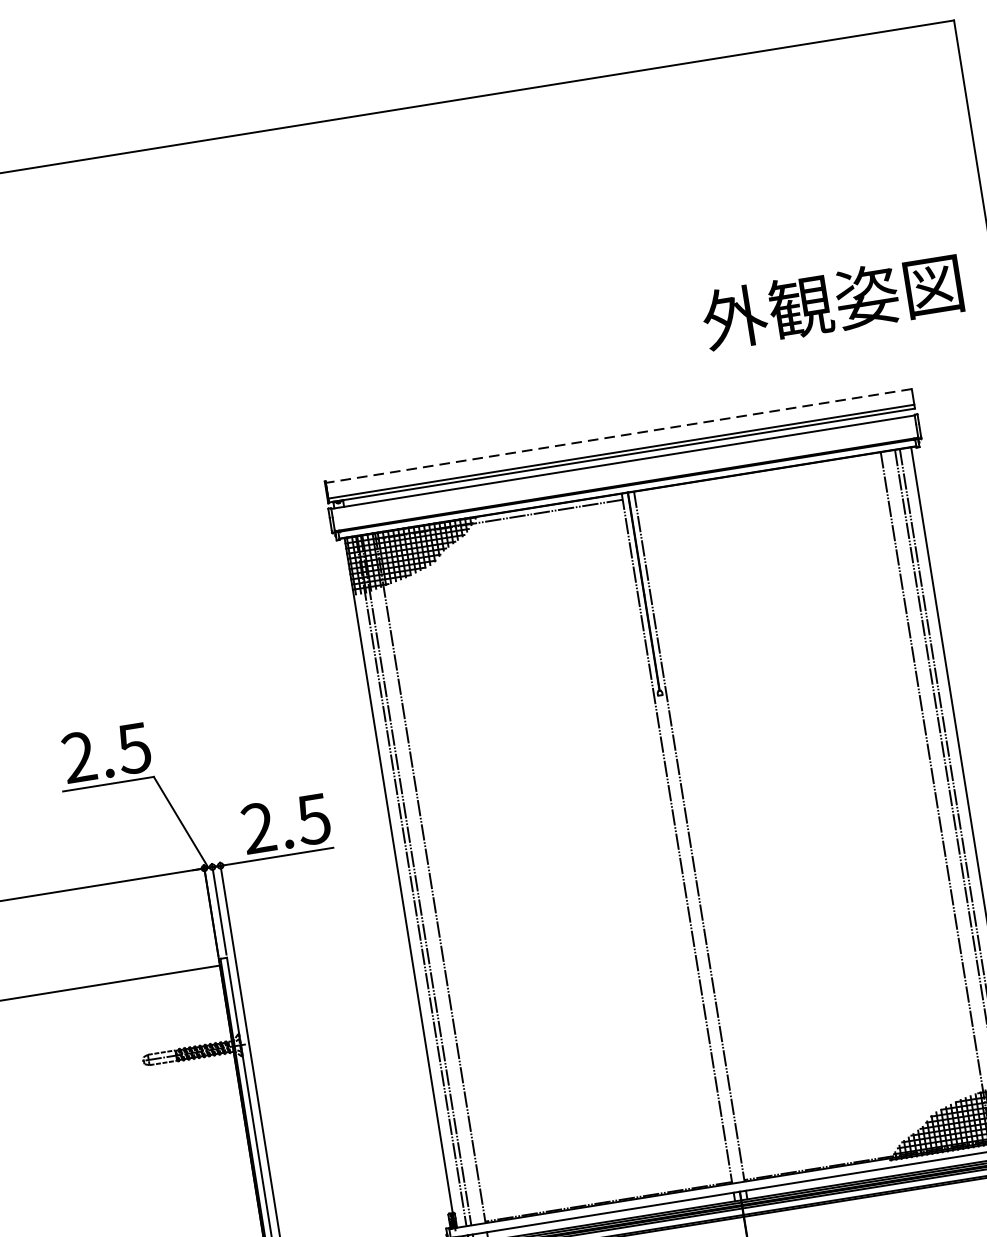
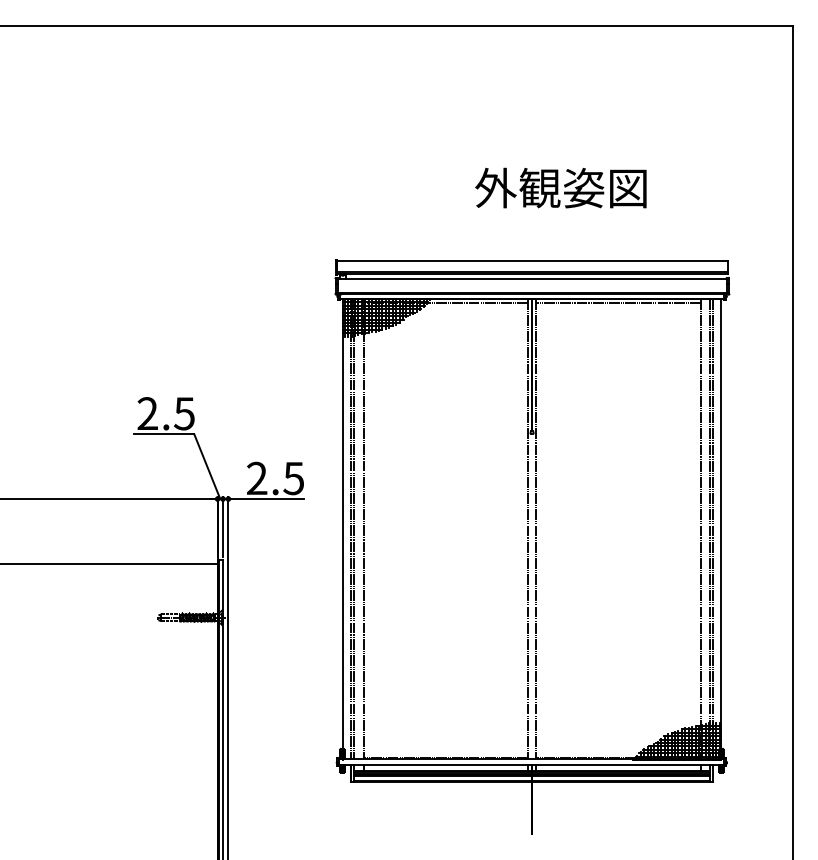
text: (831, 301) -> (560, 187), moved
line: (618, 436) -> (531, 261), dashed -> solid
line: (758, 477) -> (618, 302), added

